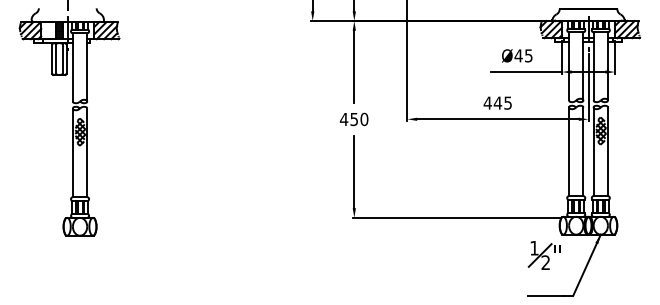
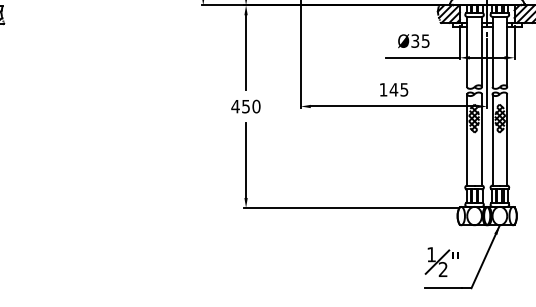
text: (518, 55) -> (415, 40), Ø45 -> Ø35
text: (487, 102) -> (383, 89), 445 -> 145
hatch: (575, 130) -> (473, 118), added
part: (543, 255) -> (440, 262), moved

